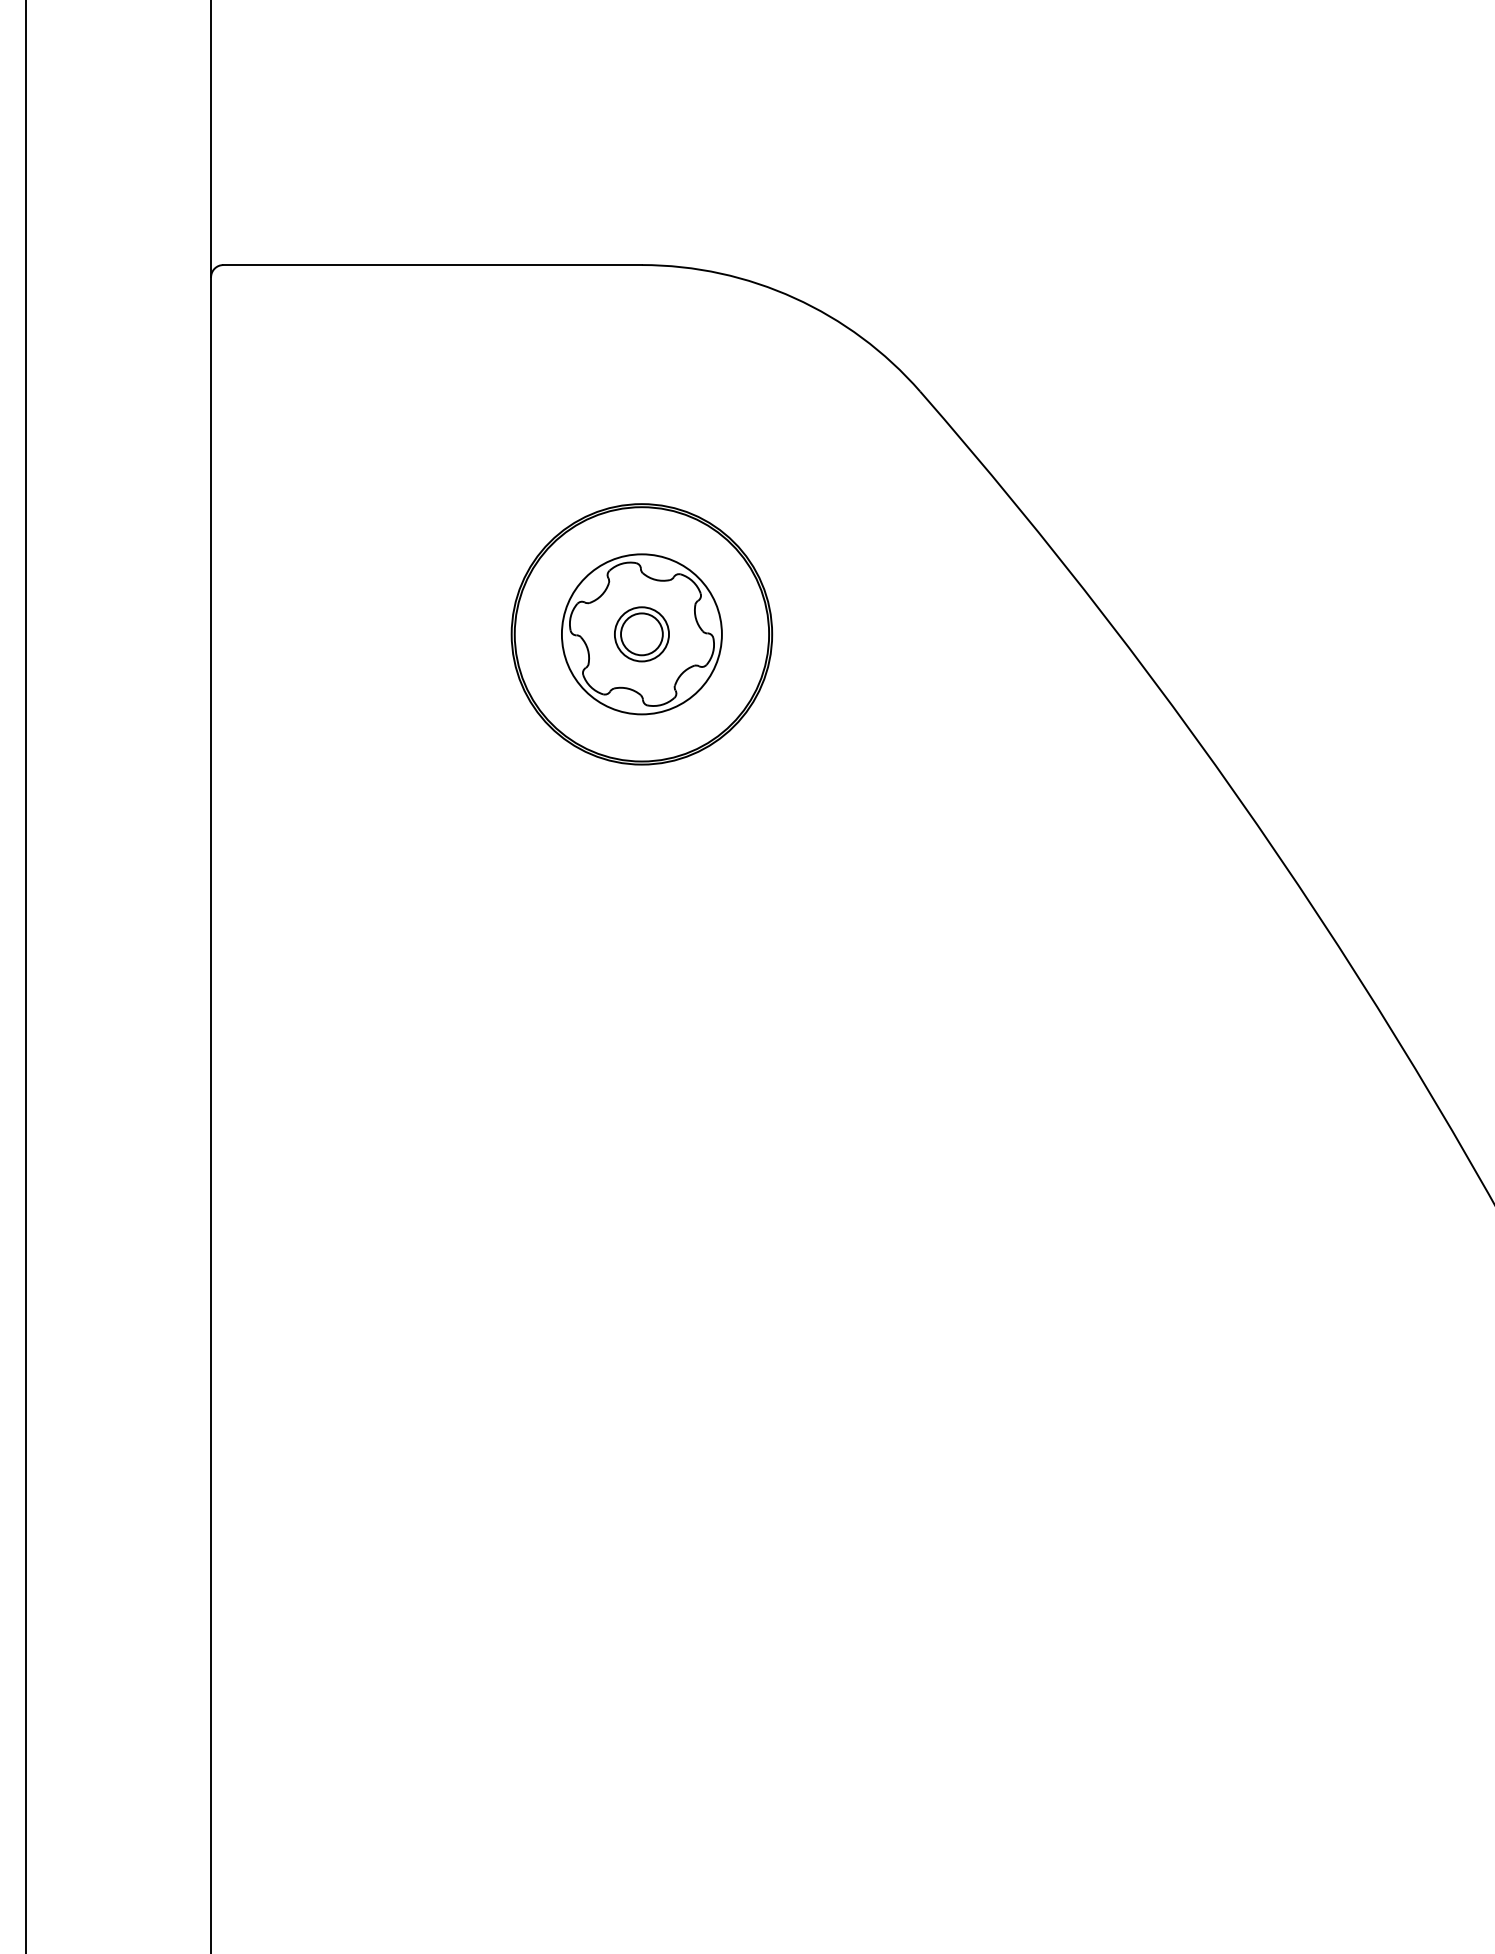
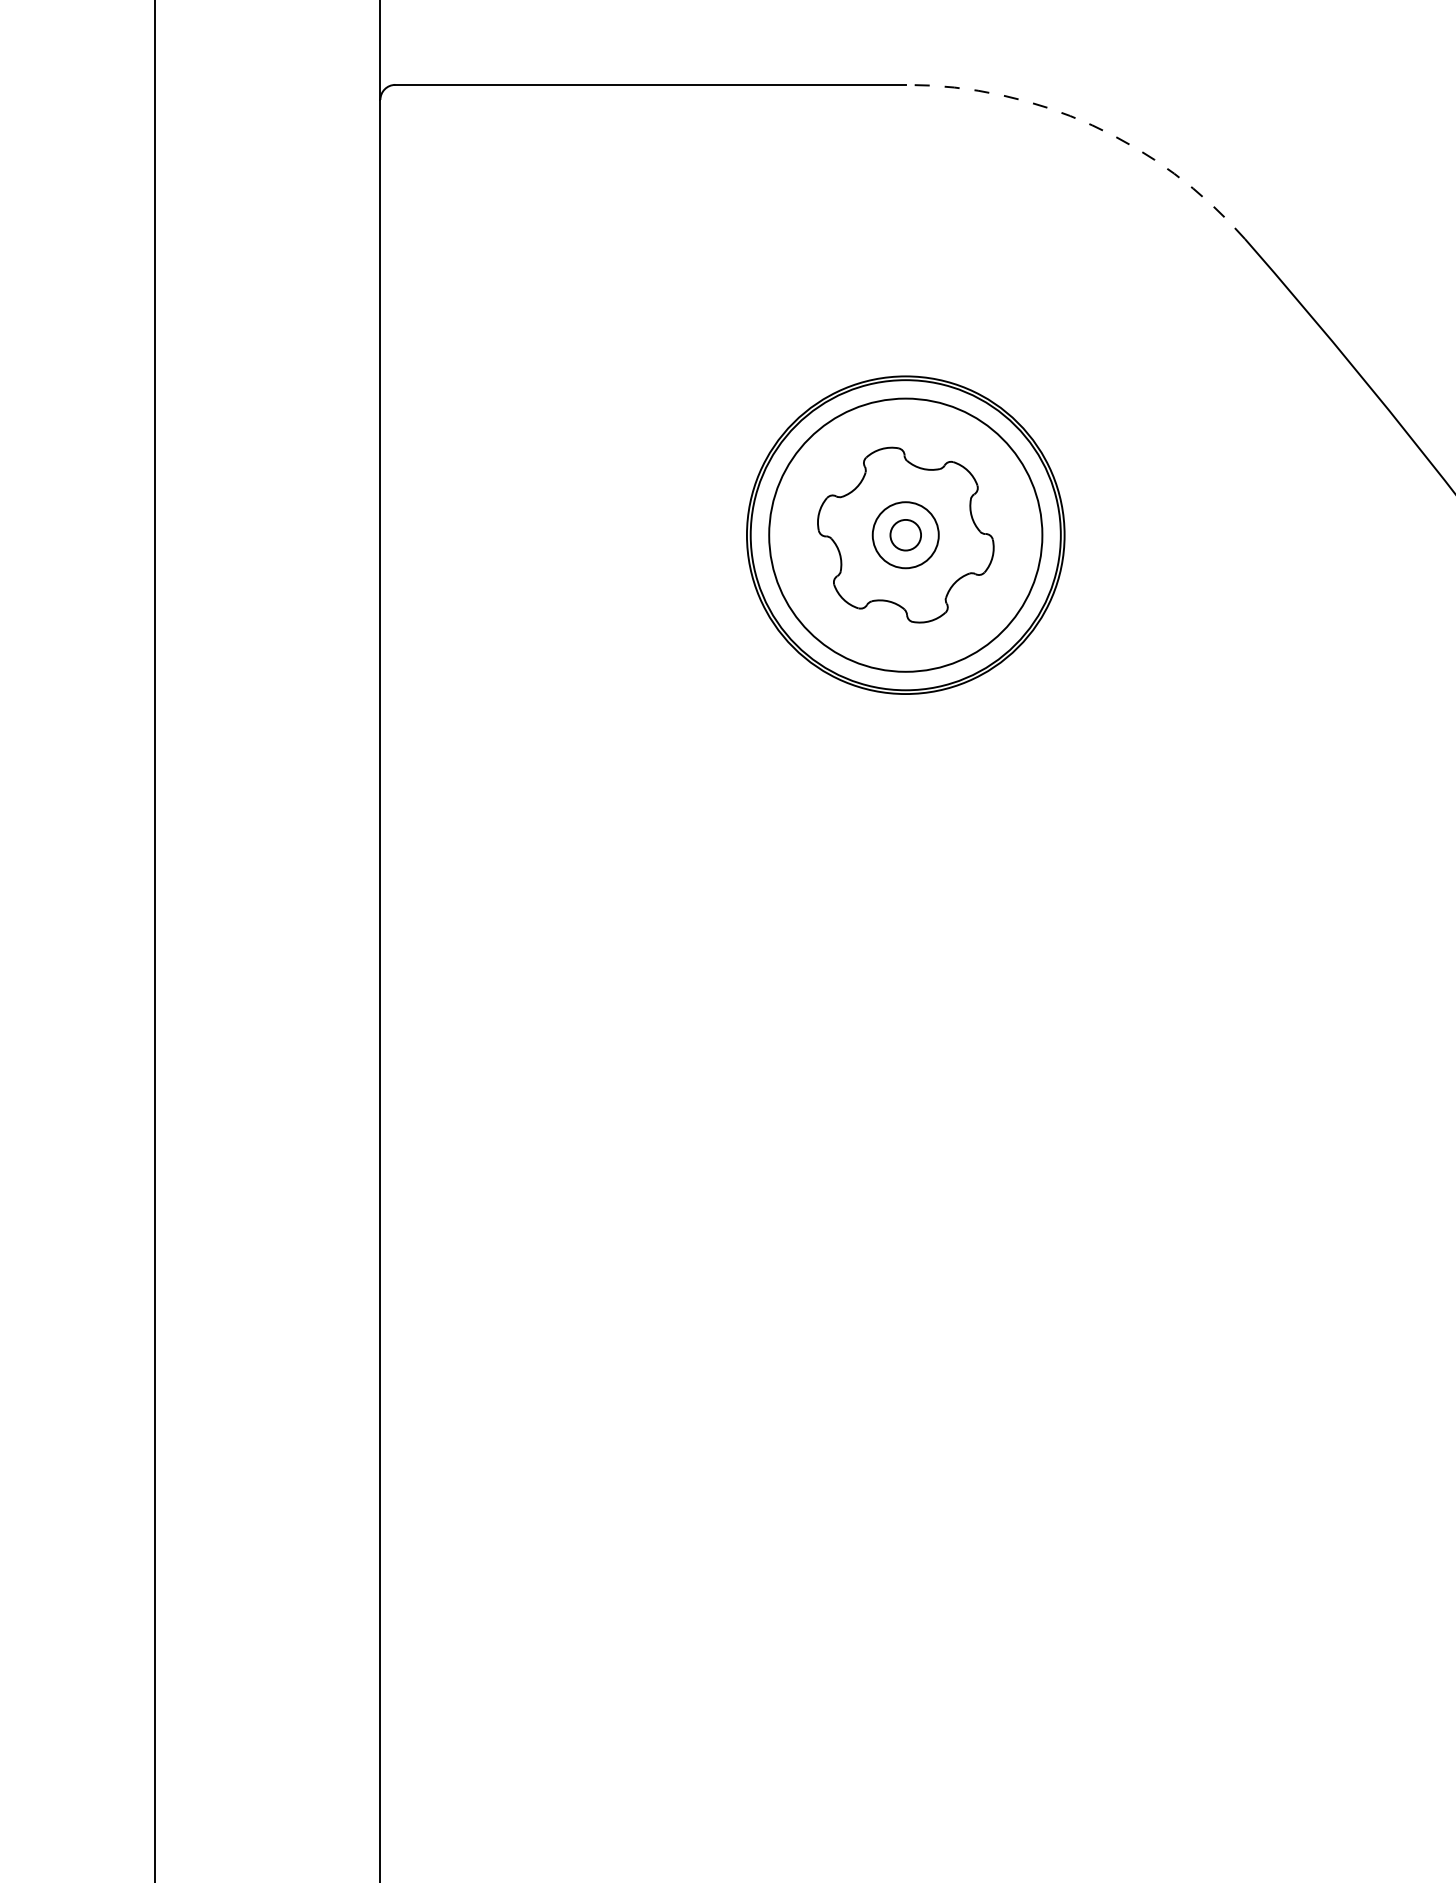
arc: (794, 298) -> (1091, 125), solid -> dashed
circle: (641, 634) -> (905, 535), size x0.6
circle: (641, 634) -> (905, 535), size x1.4

